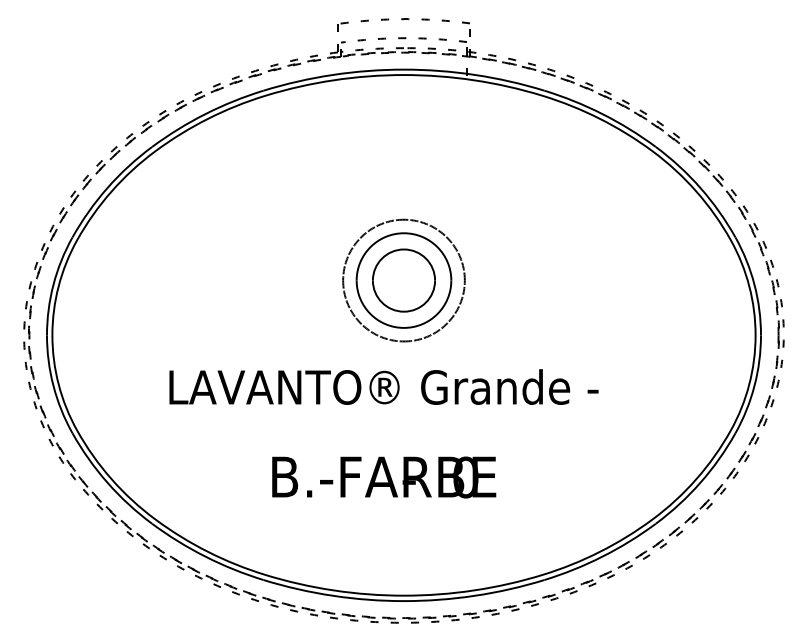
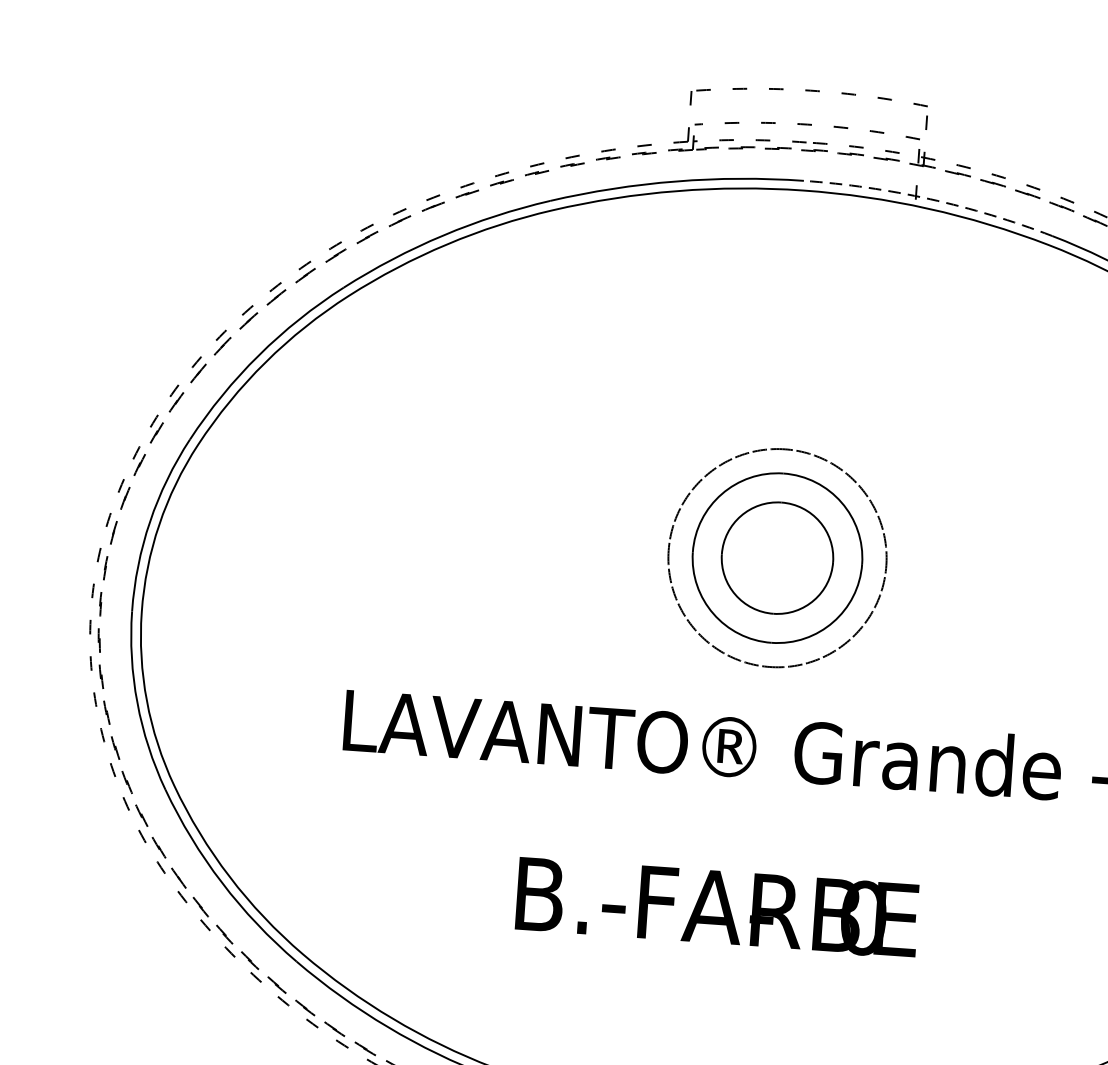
arc: (474, 74) -> (929, 198), solid -> dashed

